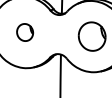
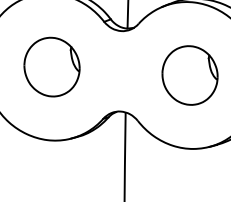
part: (24, 32) -> (50, 67), size x1.67

